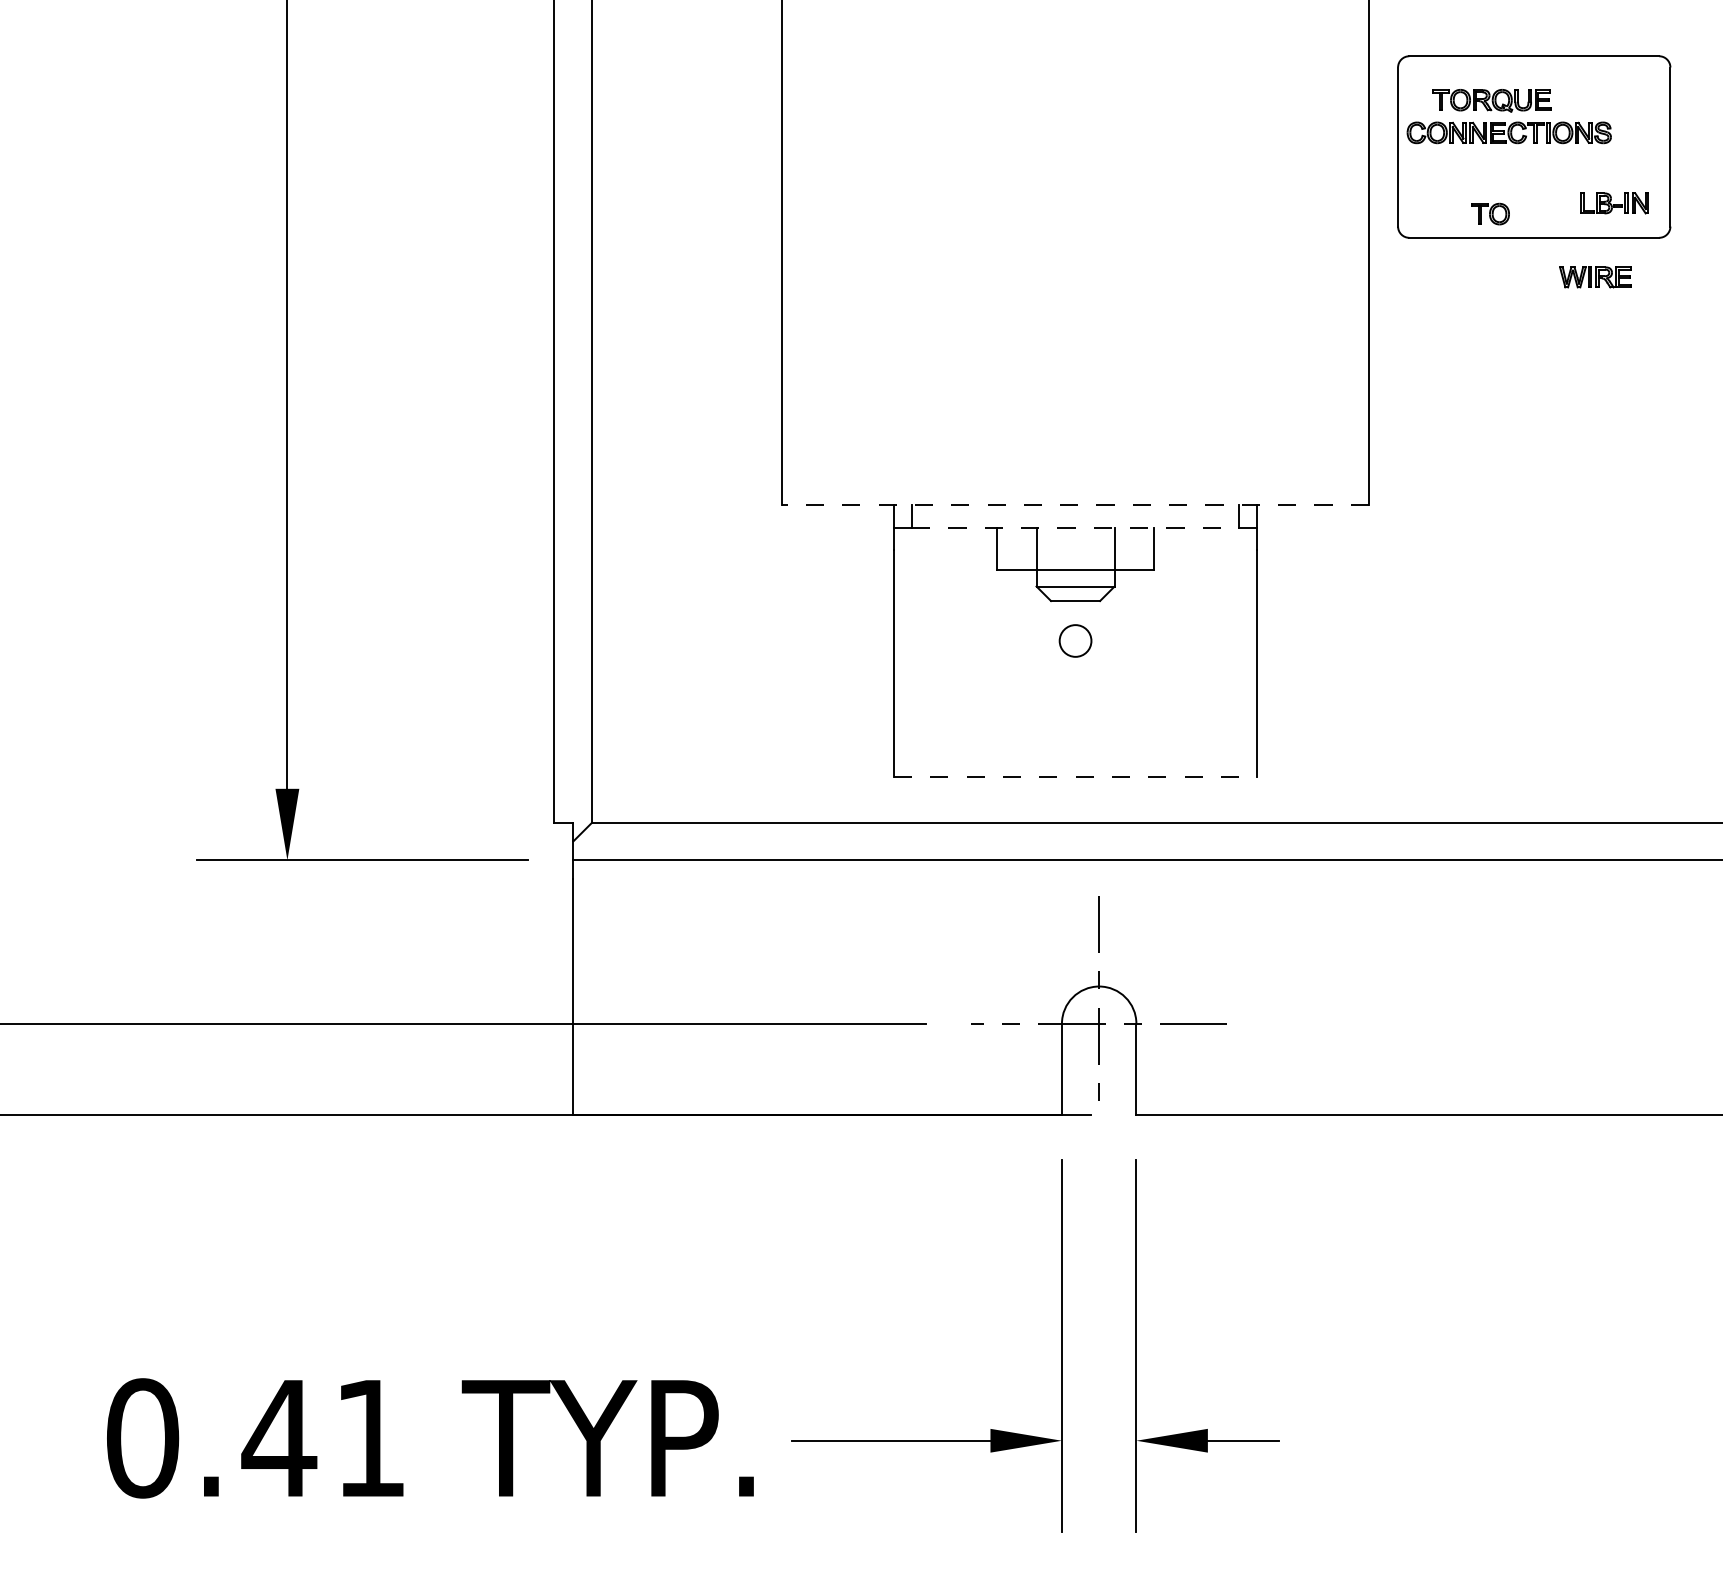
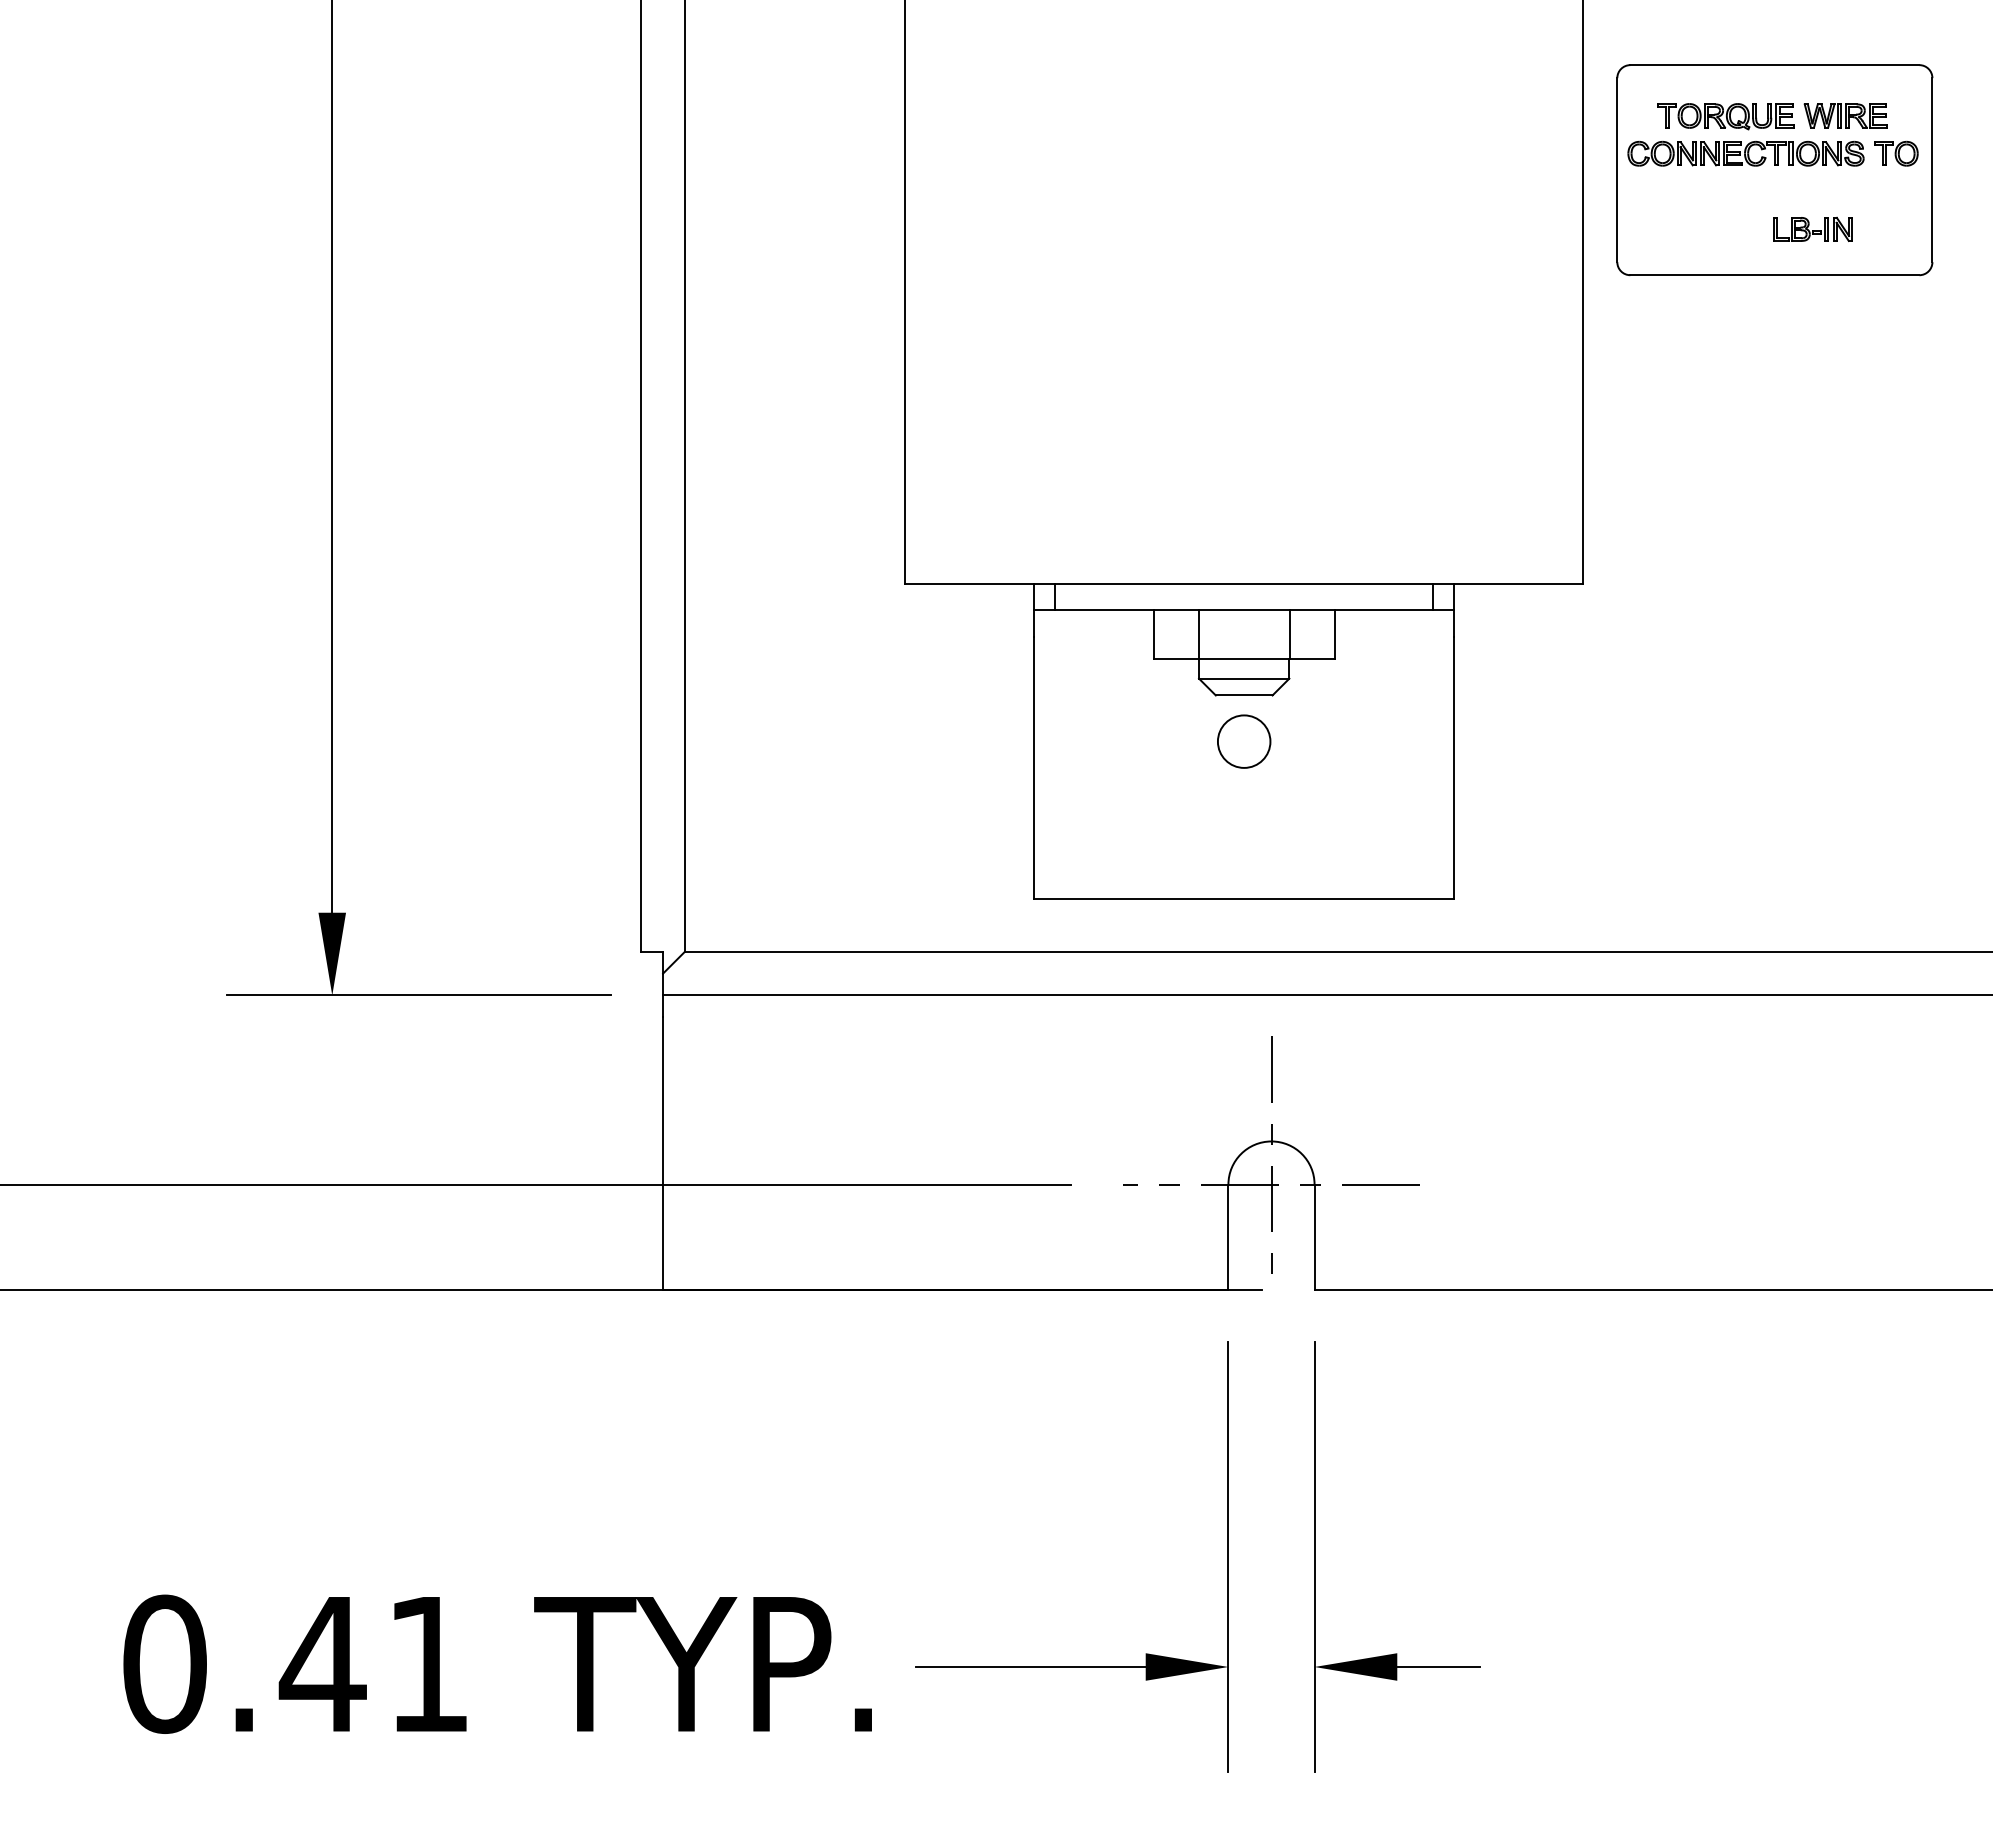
part: (1614, 202) -> (1812, 228), moved
part: (1490, 213) -> (1896, 153), moved
part: (1595, 276) -> (1845, 115), moved
line: (1074, 505) -> (1243, 584), dashed -> solid
line: (1075, 527) -> (1244, 610), dashed -> solid
circle: (1074, 640) -> (1243, 741), size x1.43
line: (1075, 777) -> (1244, 899), dashed -> solid

